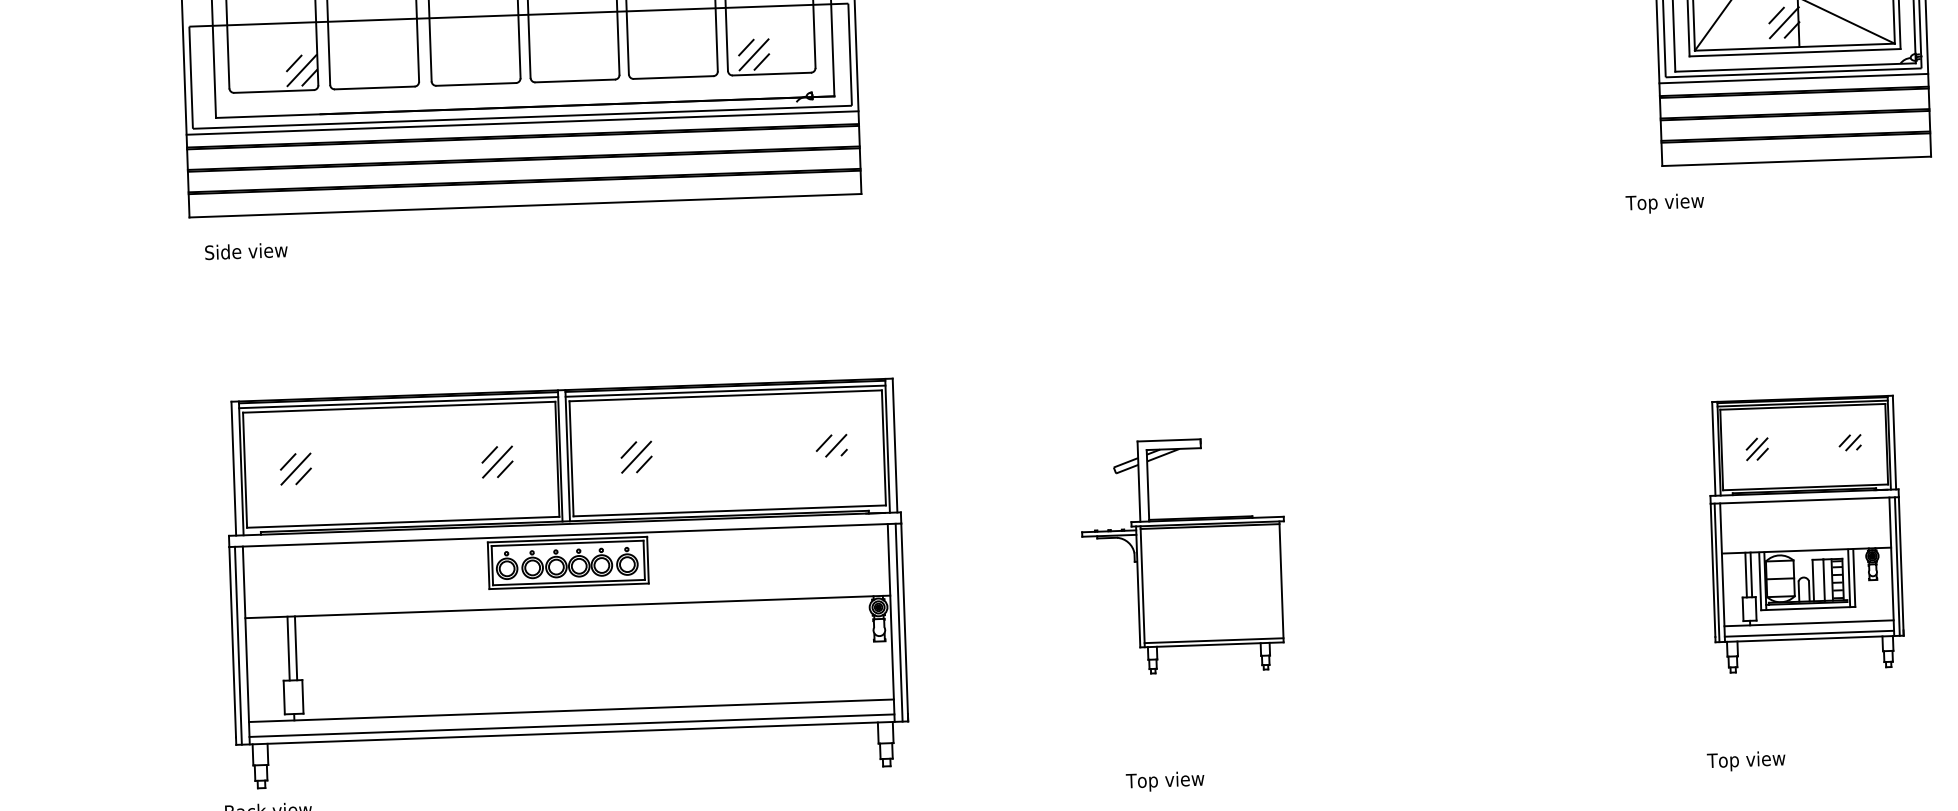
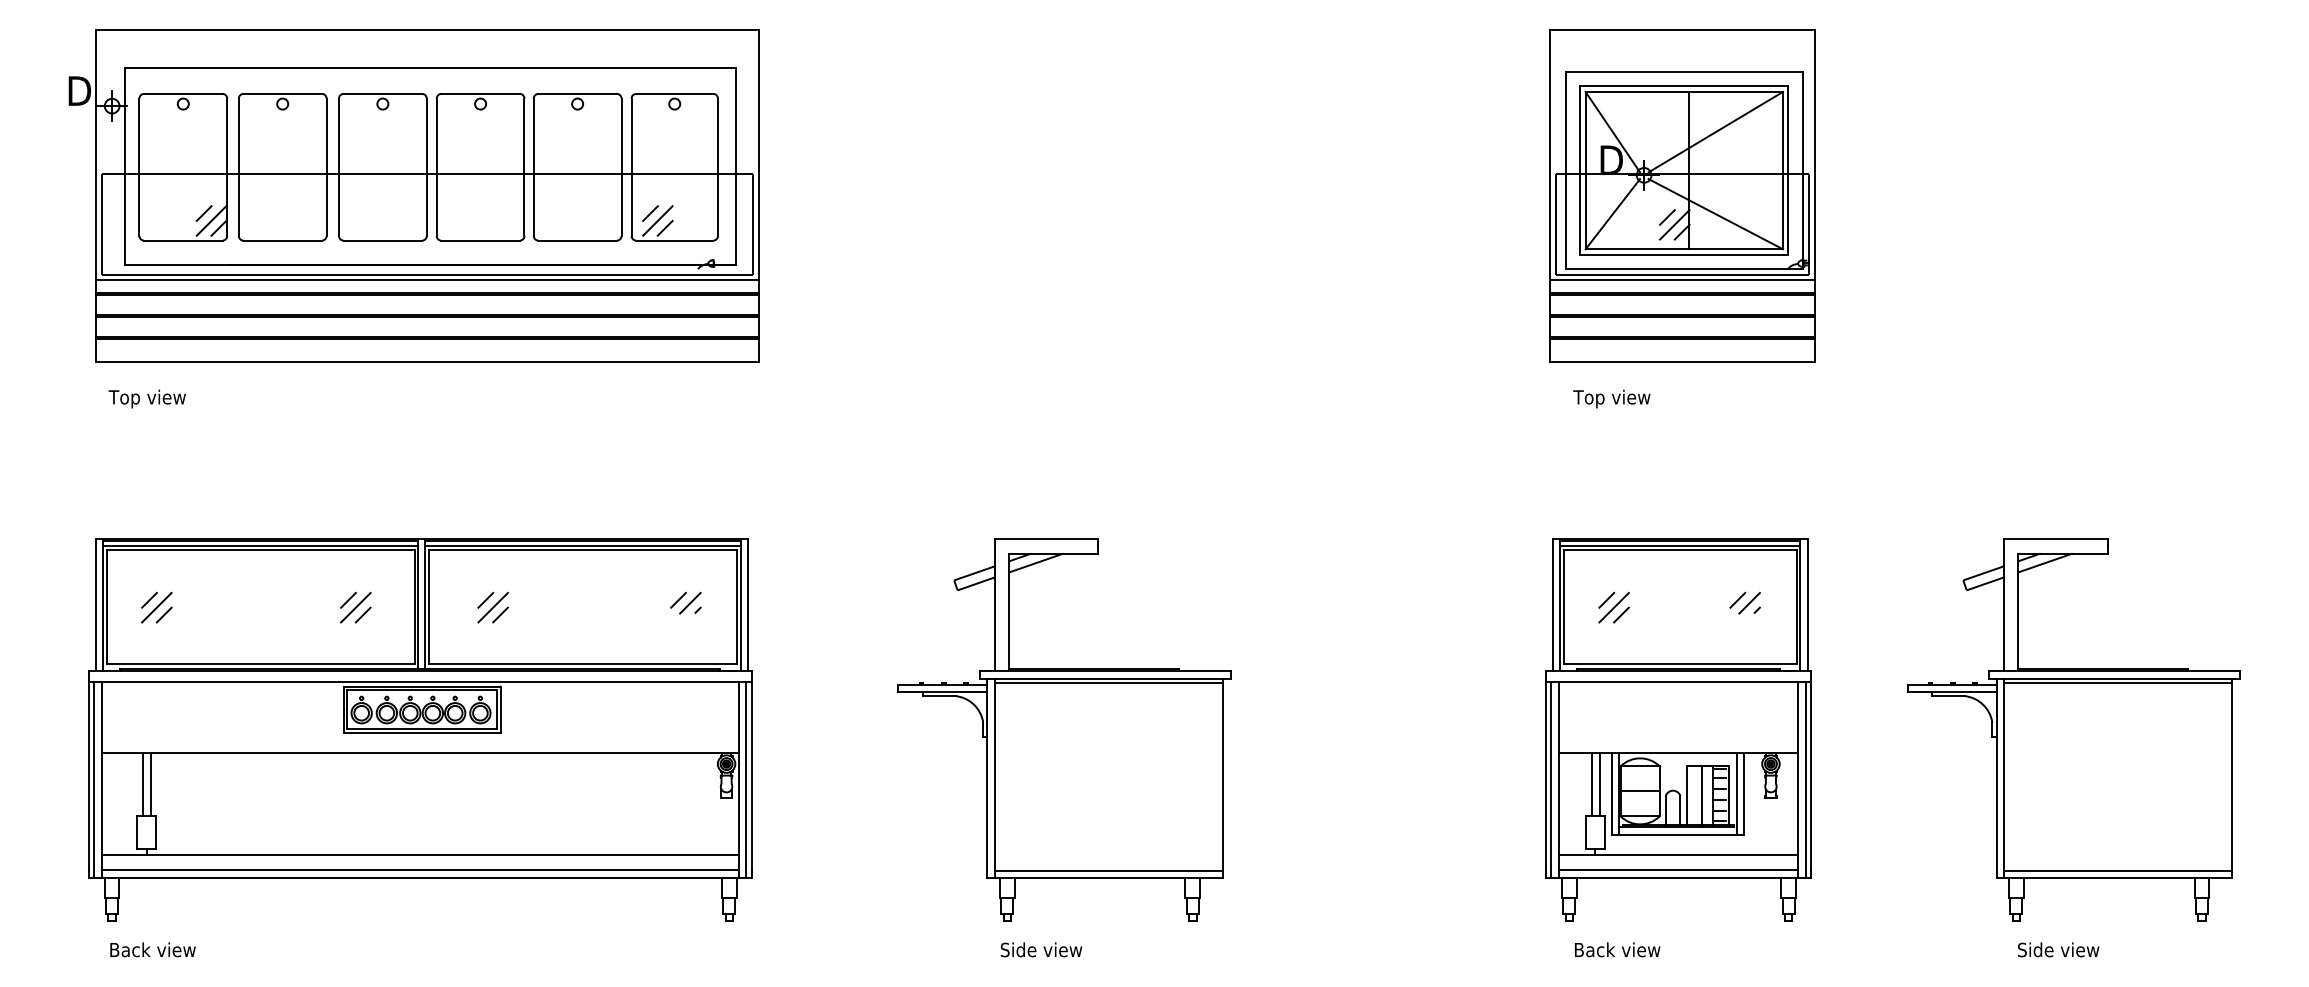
text: (1664, 203) -> (1611, 398), moved
text: (245, 252) -> (149, 398), Side view -> Top view
part: (1805, 533) -> (1678, 729), size x1.43
part: (1184, 555) -> (1064, 729), size x1.67
part: (567, 583) -> (420, 729), moved
text: (1751, 760) -> (1616, 951), Top view -> Back view
text: (1167, 781) -> (1040, 951), Top view -> Side view

